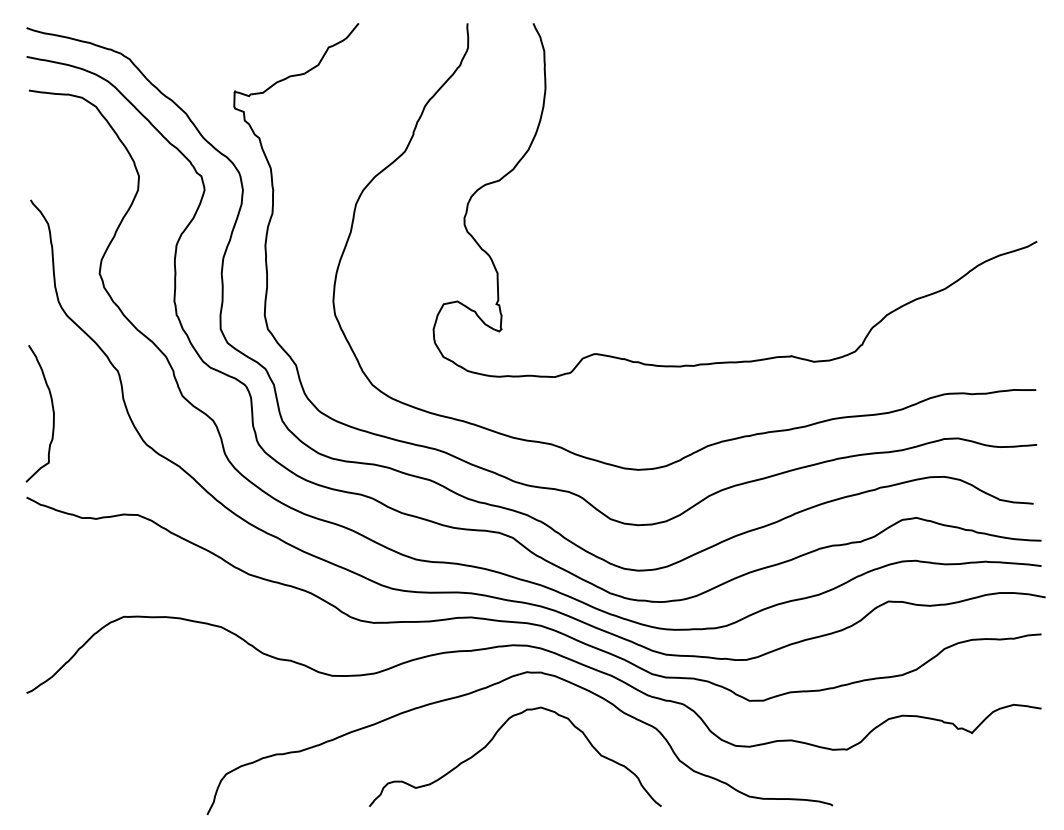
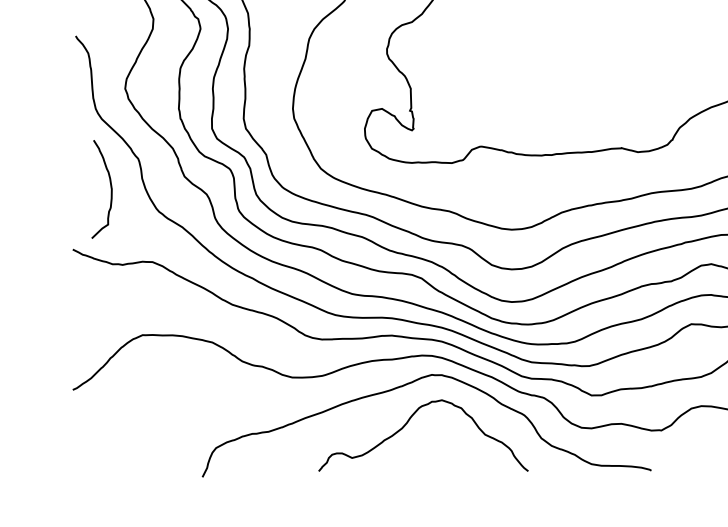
curve: (52, 412) -> (110, 188), moved

